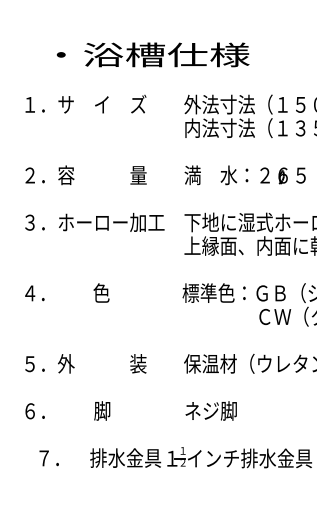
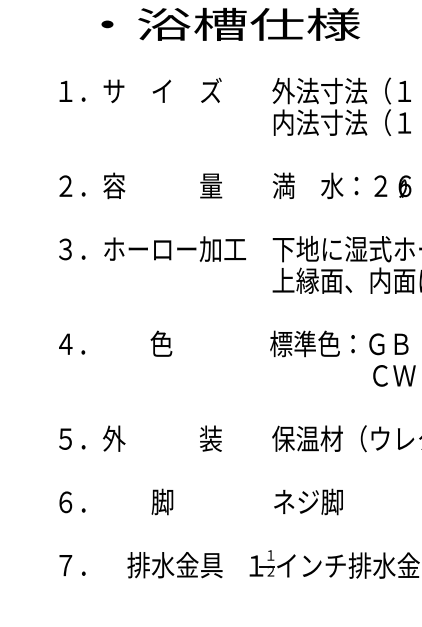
text: (100, 457) -> (141, 564), moved

